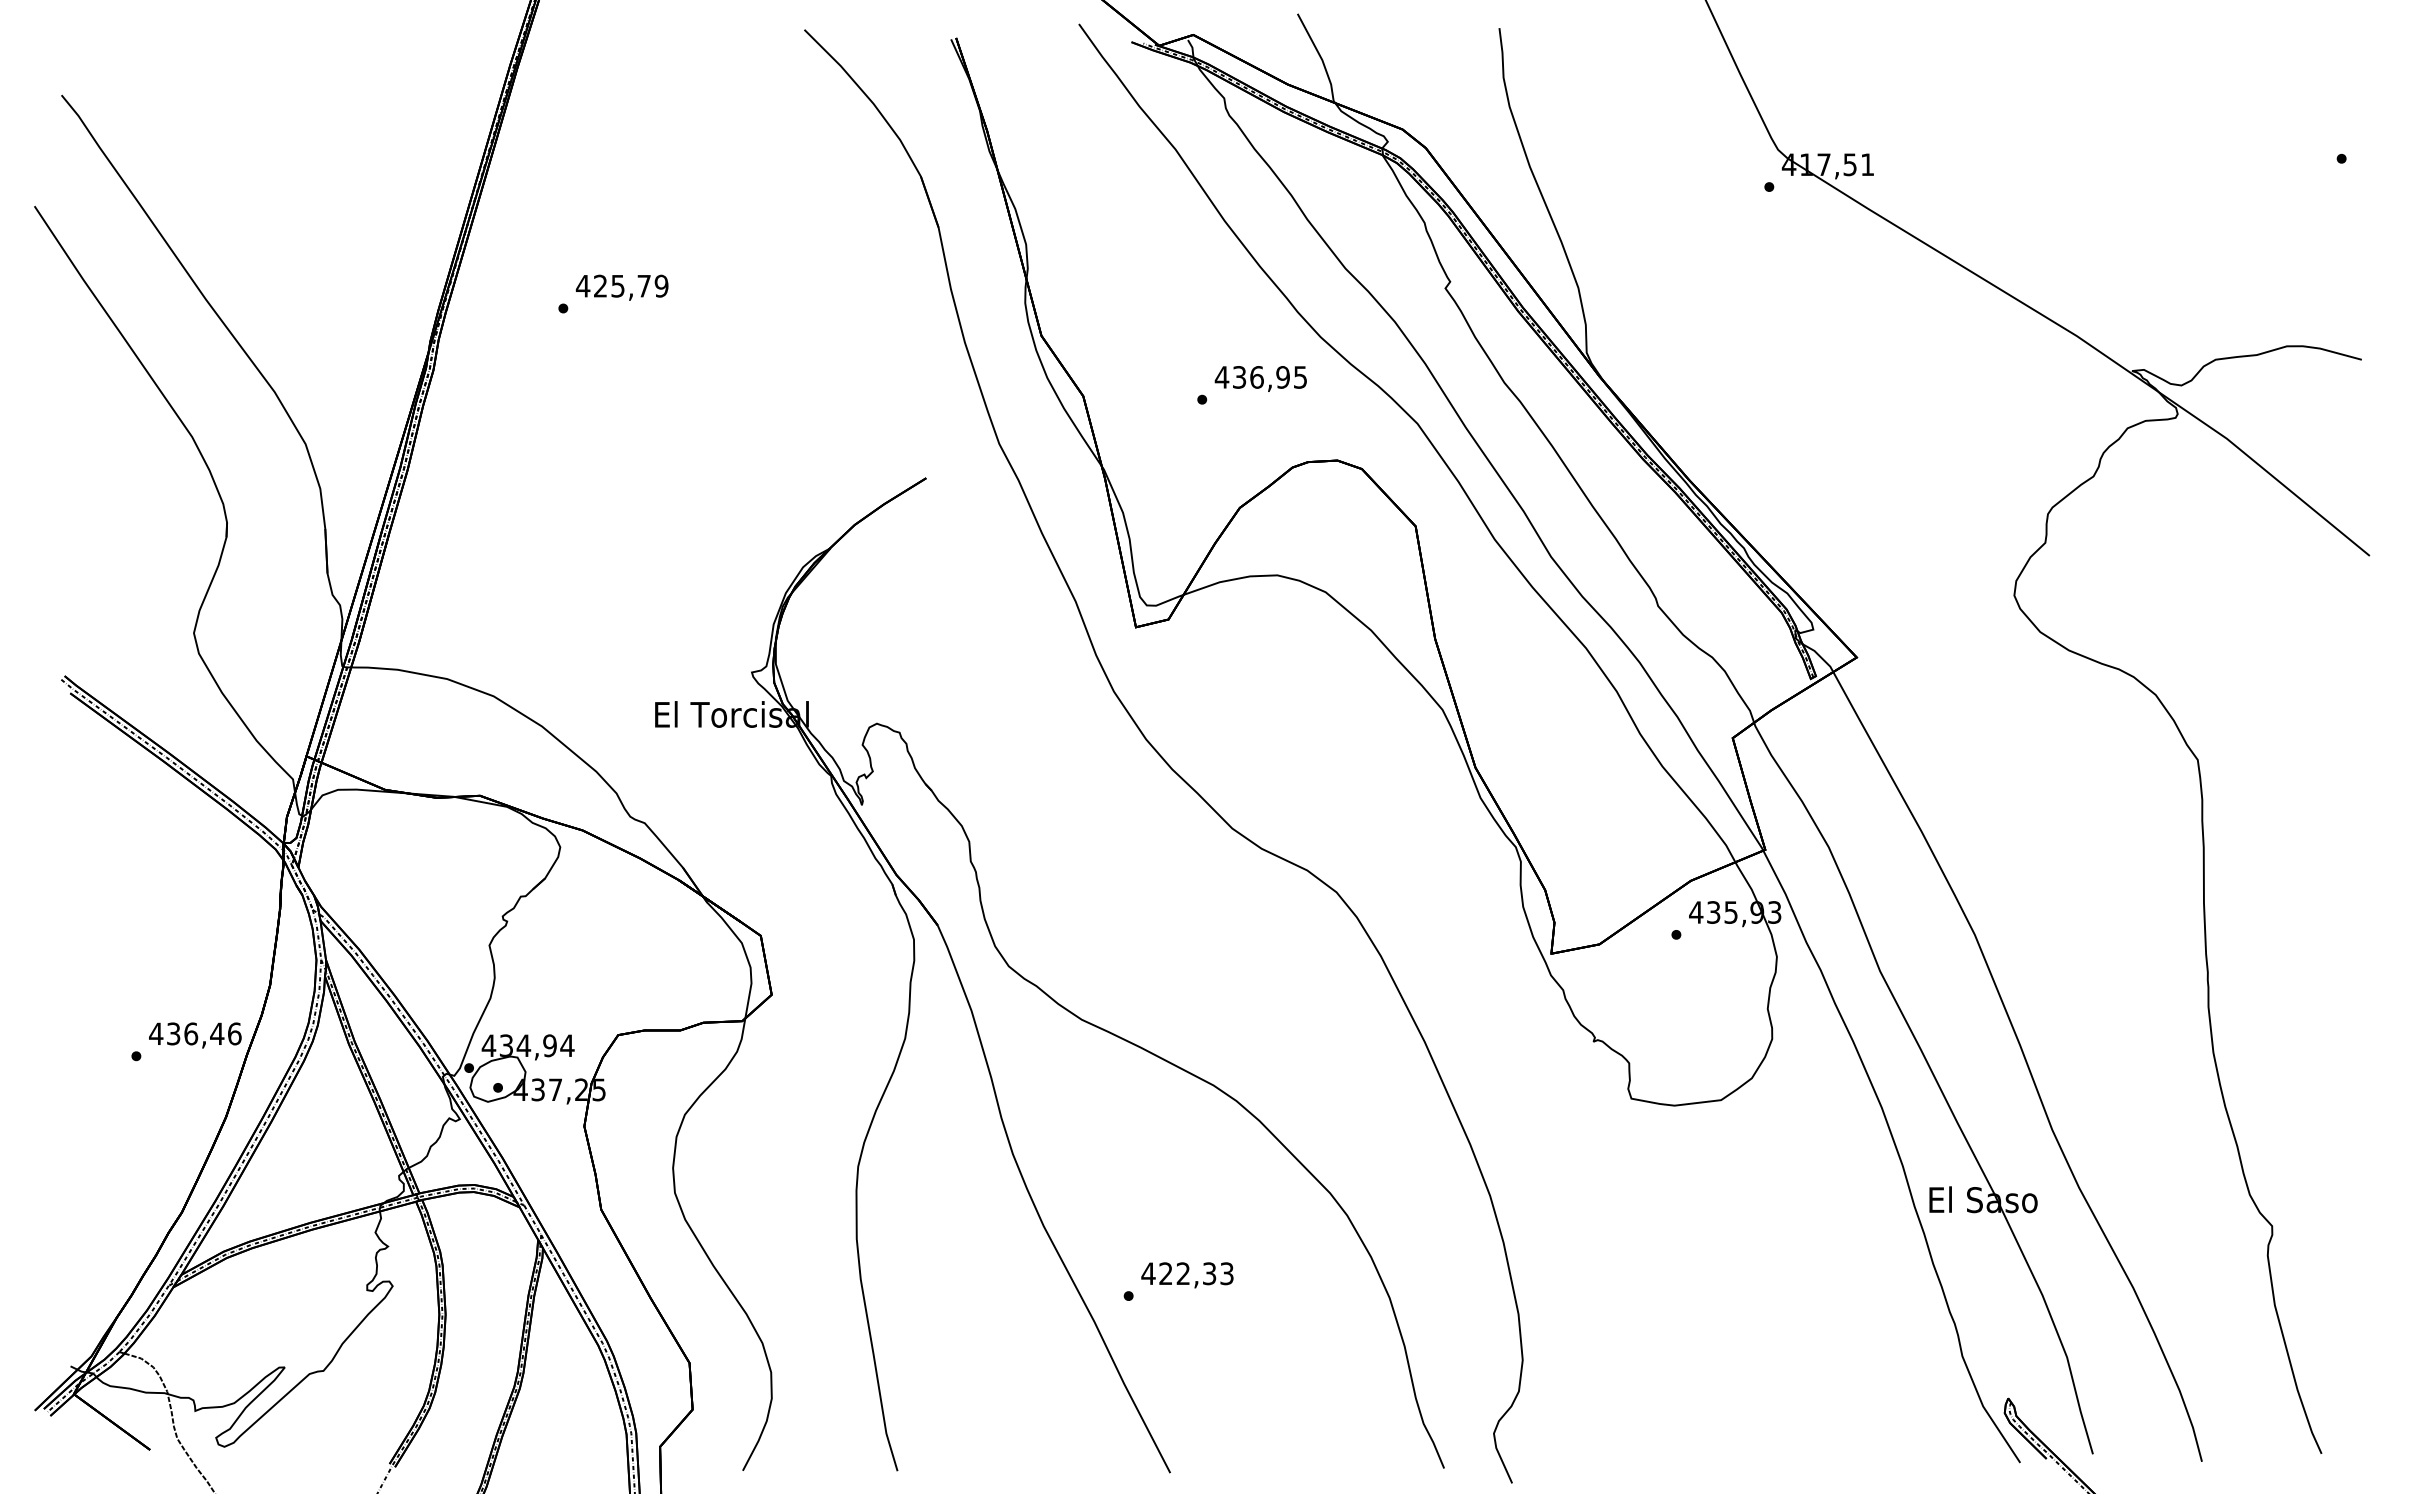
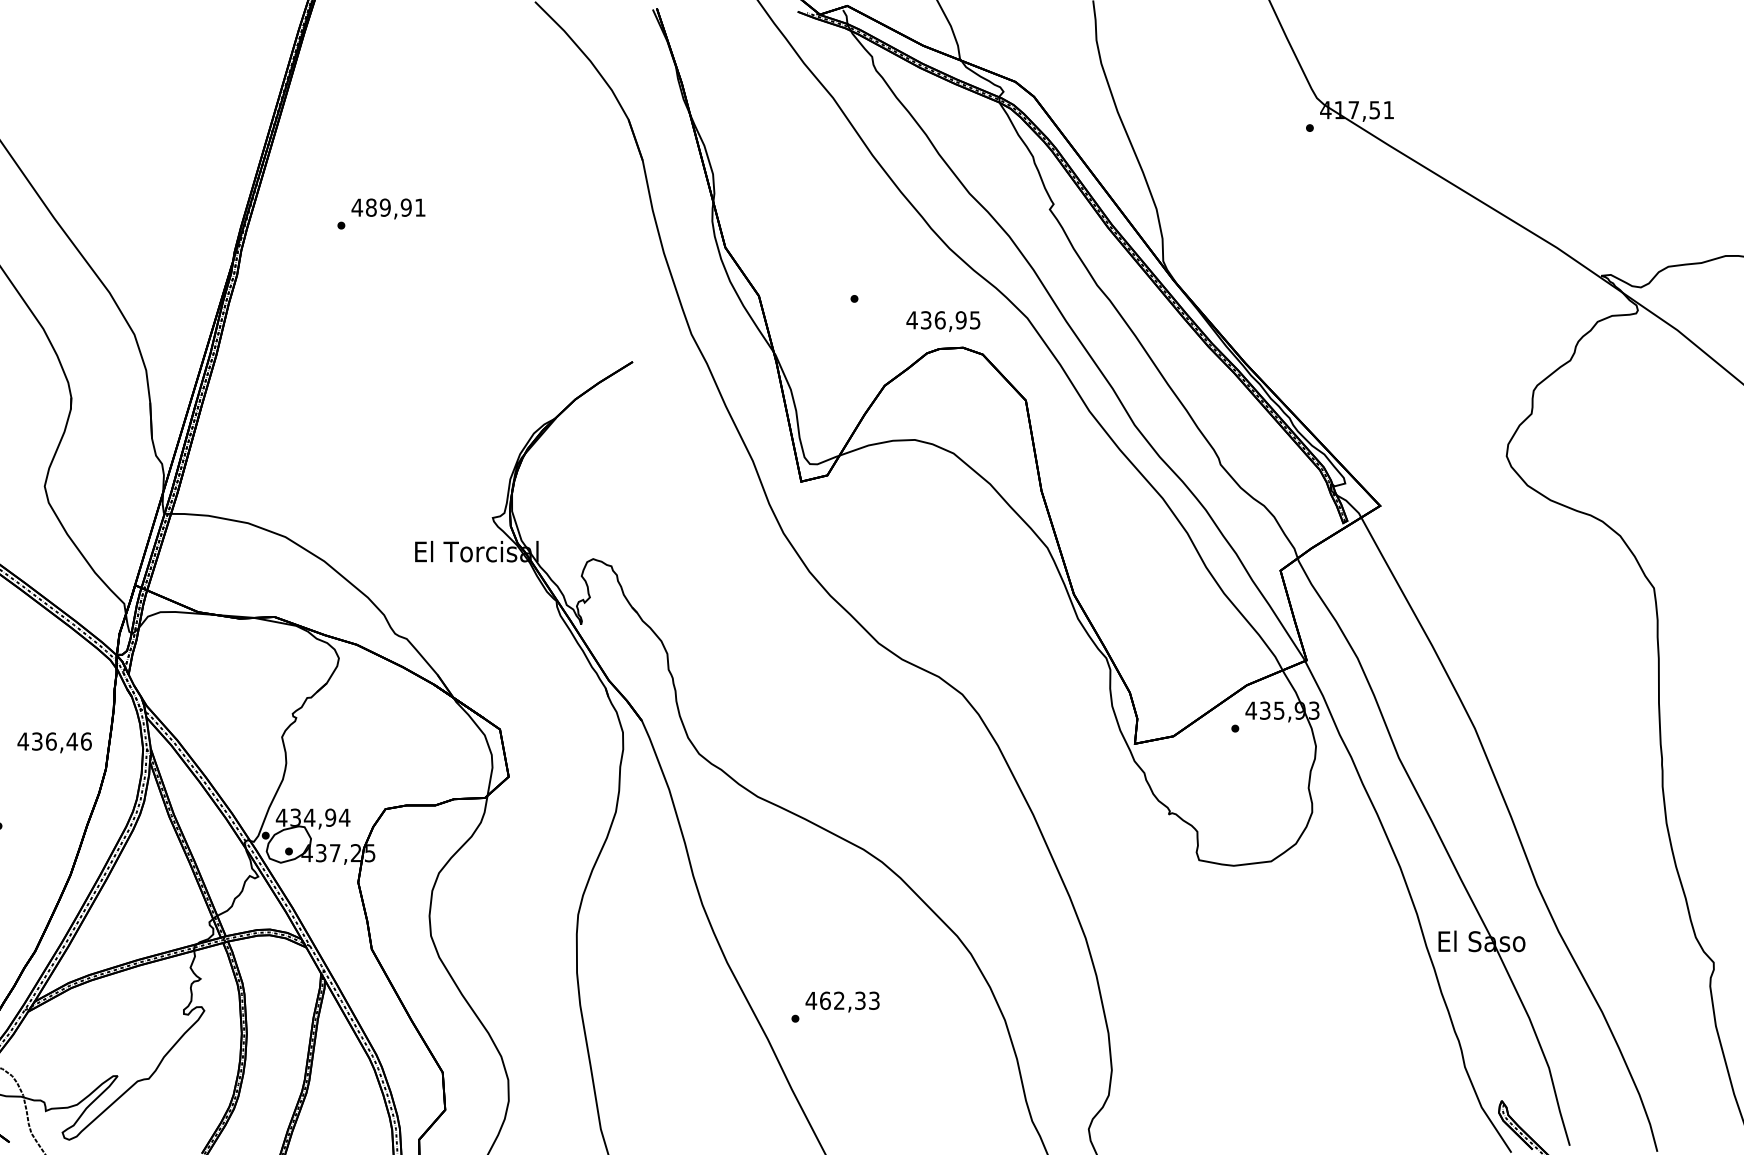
text: (630, 285) -> (395, 207), 425,79 -> 489,91
text: (1260, 378) -> (943, 321), moved
text: (195, 1035) -> (54, 742), moved
text: (1165, 1273) -> (824, 1000), 422,33 -> 462,33

